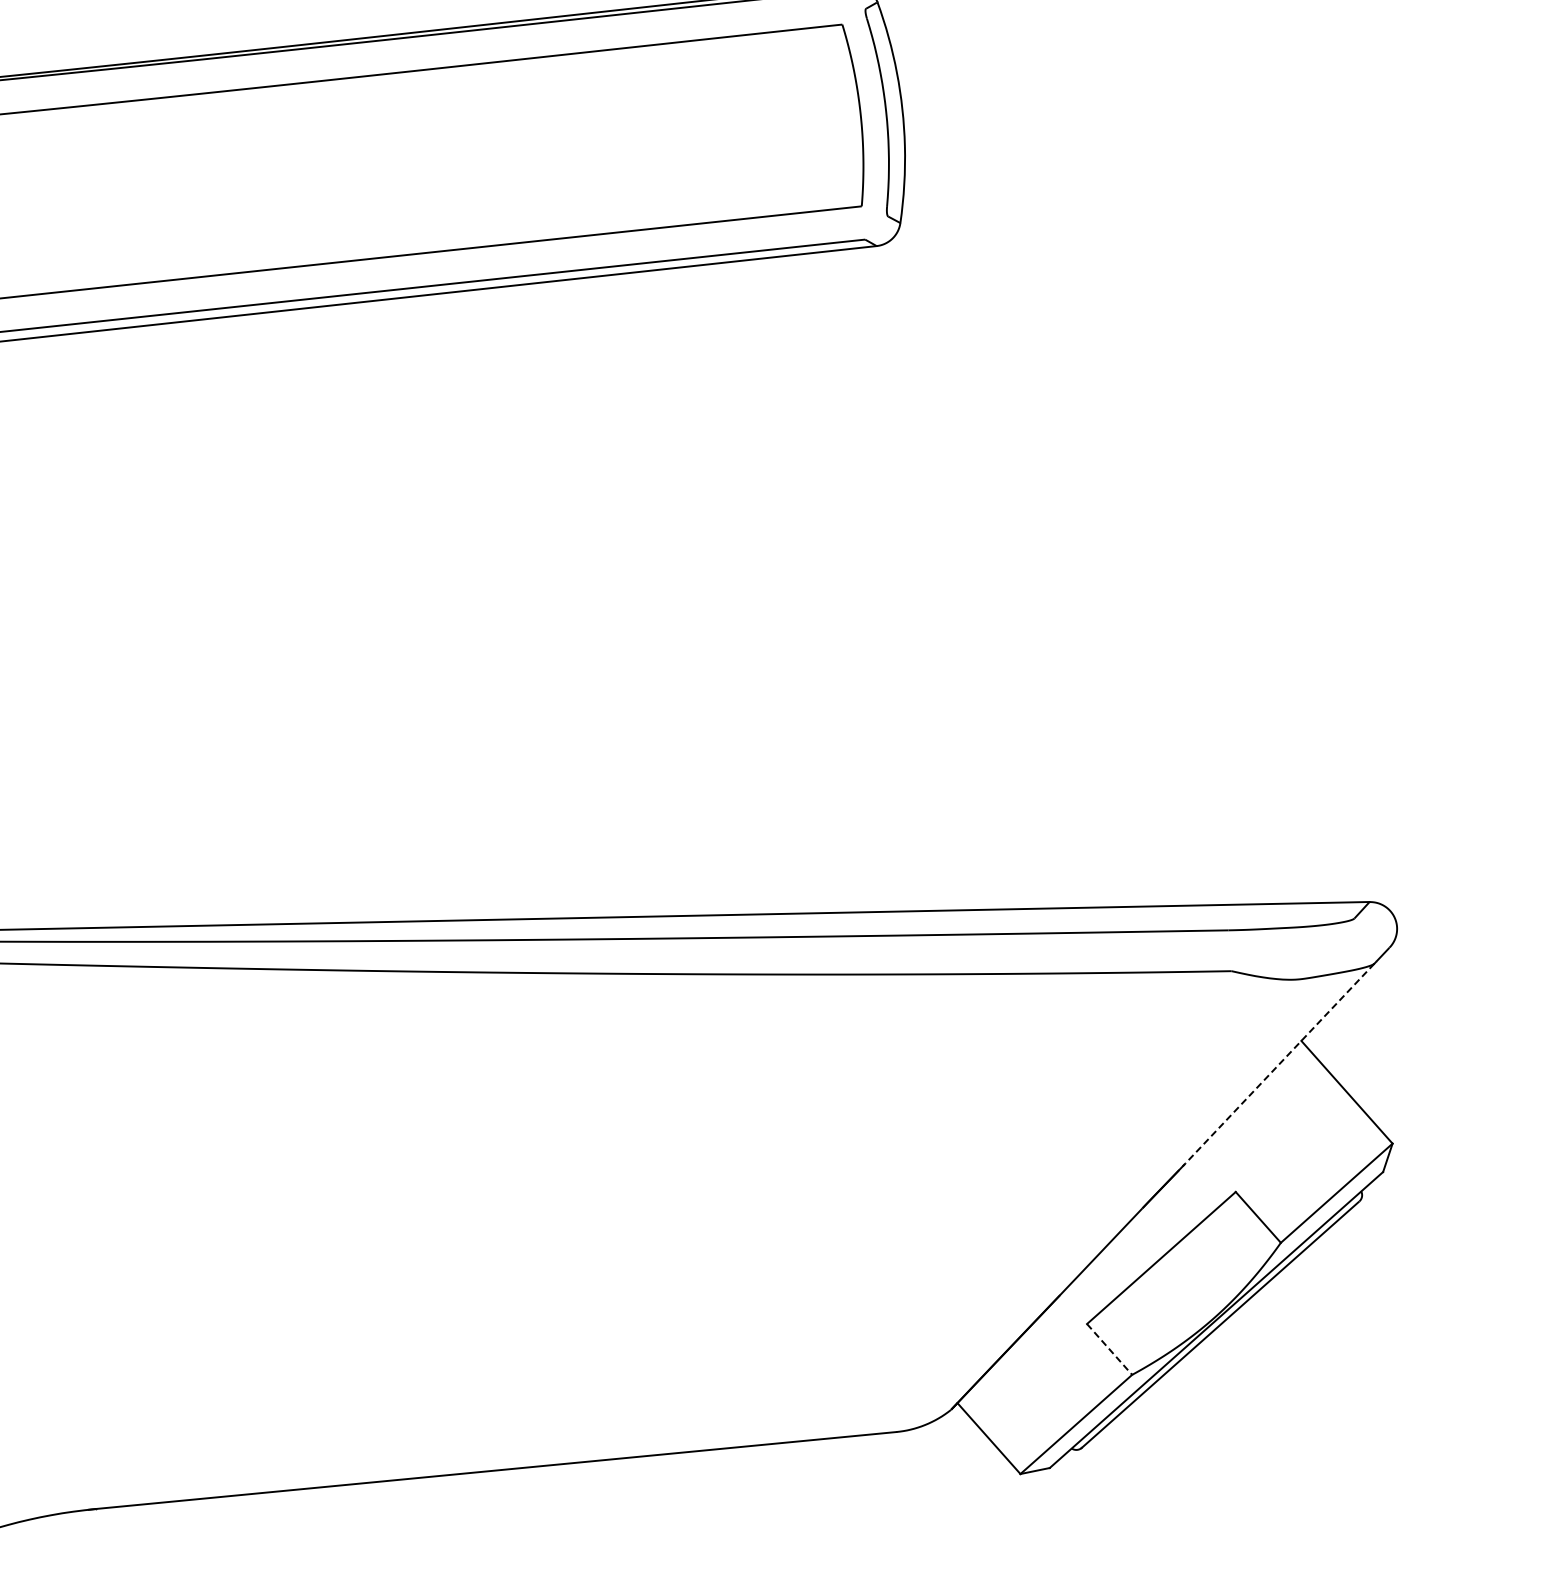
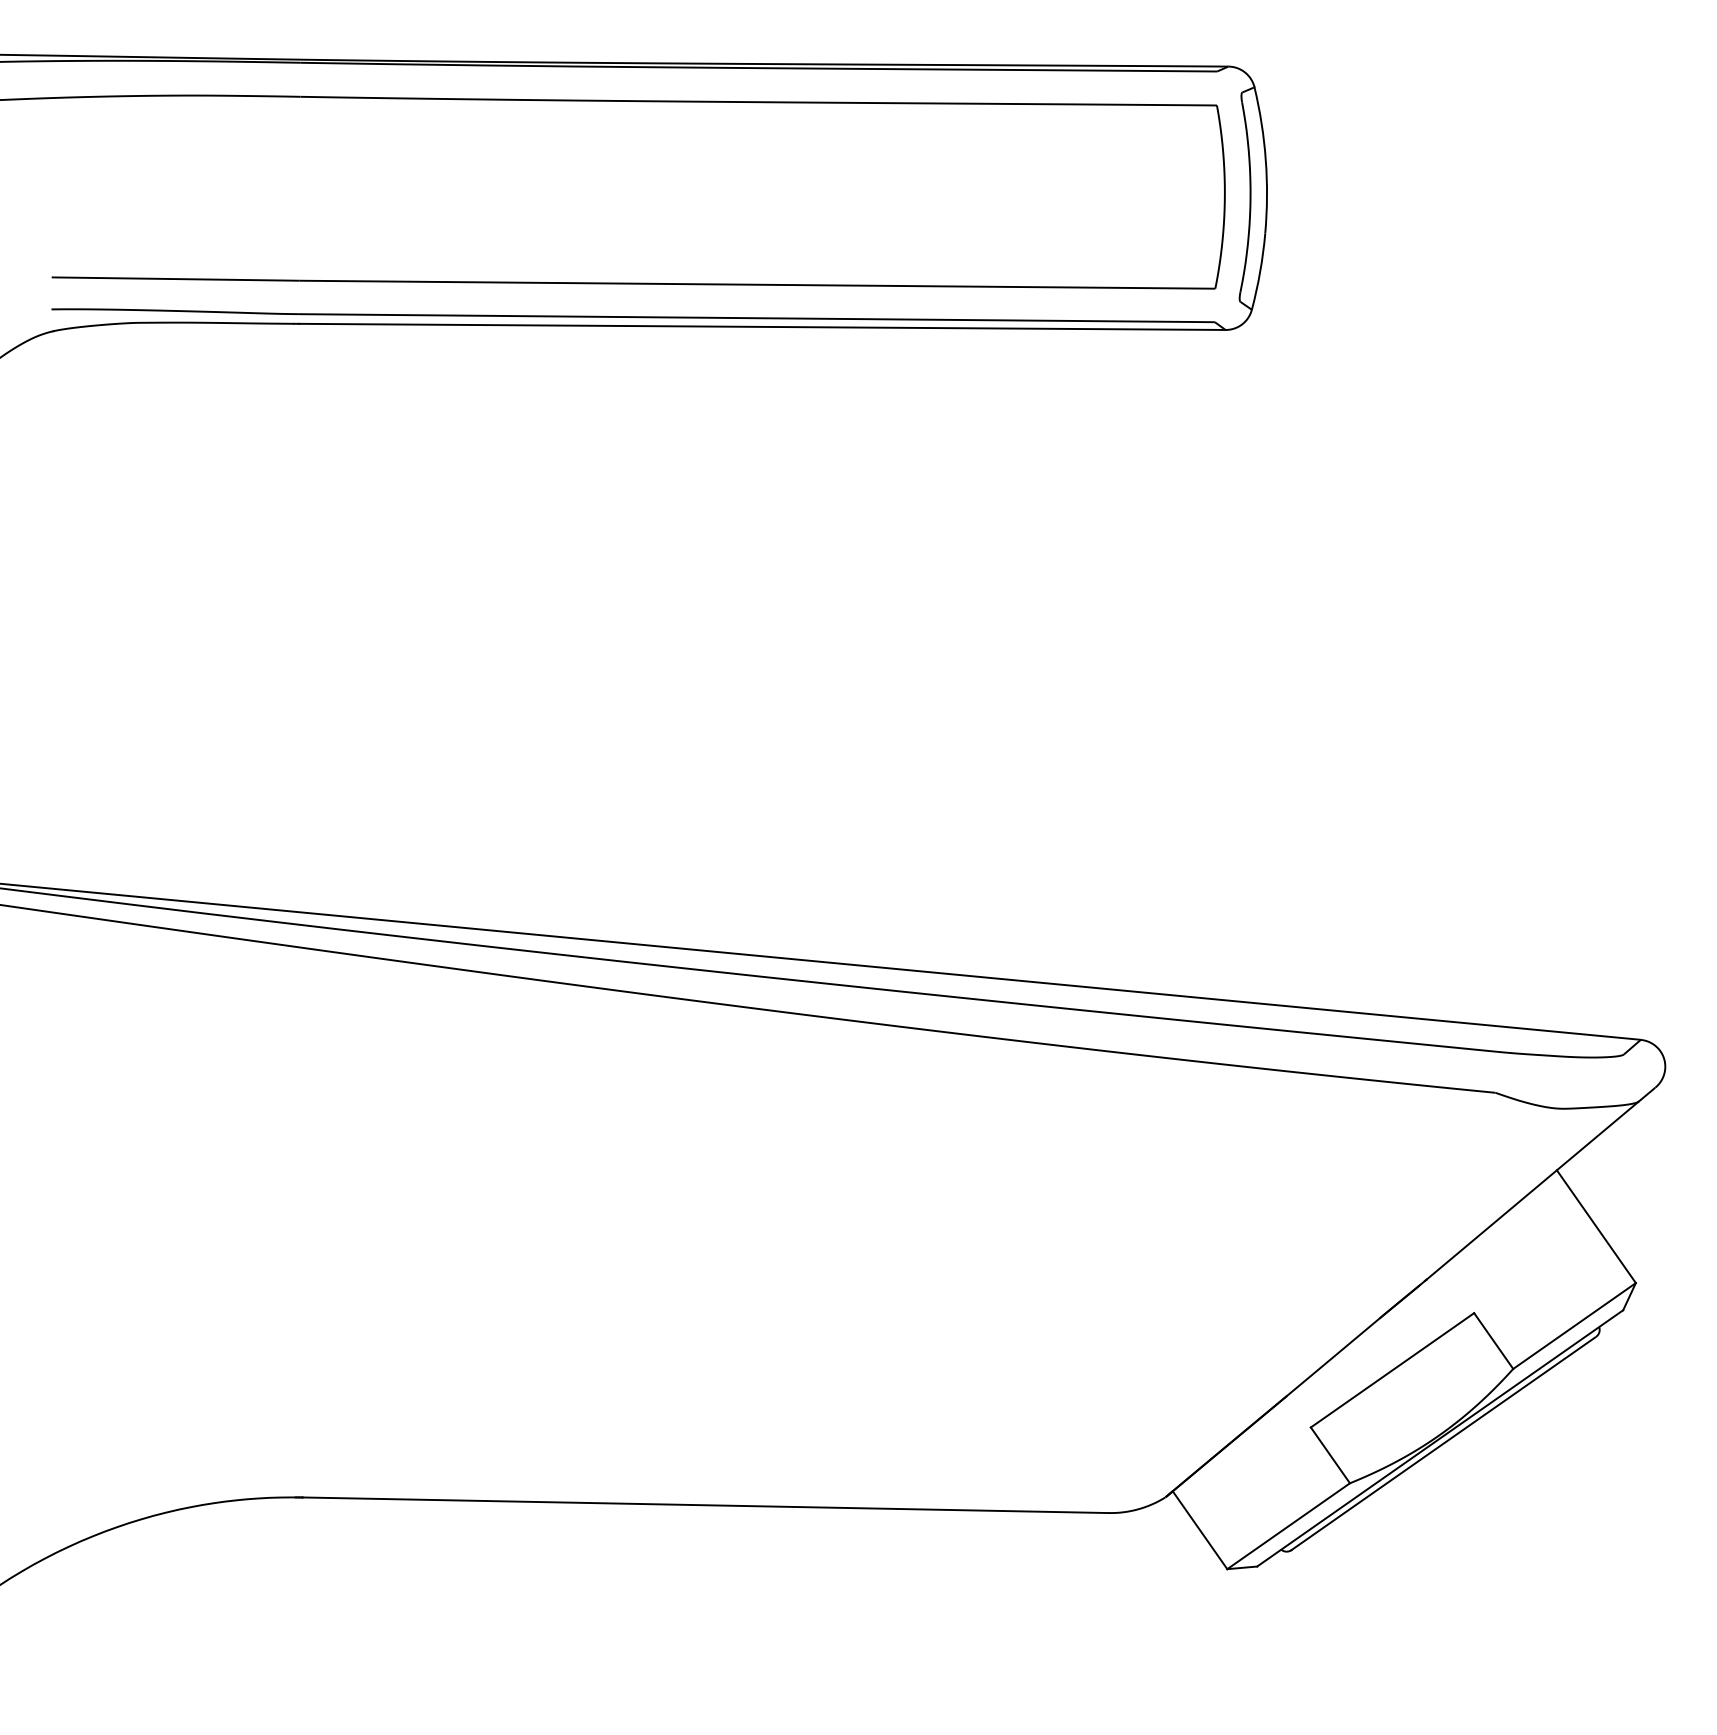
line: (1279, 1063) -> (1532, 1190), dashed -> solid
line: (1109, 1349) -> (1330, 1455), dashed -> solid

